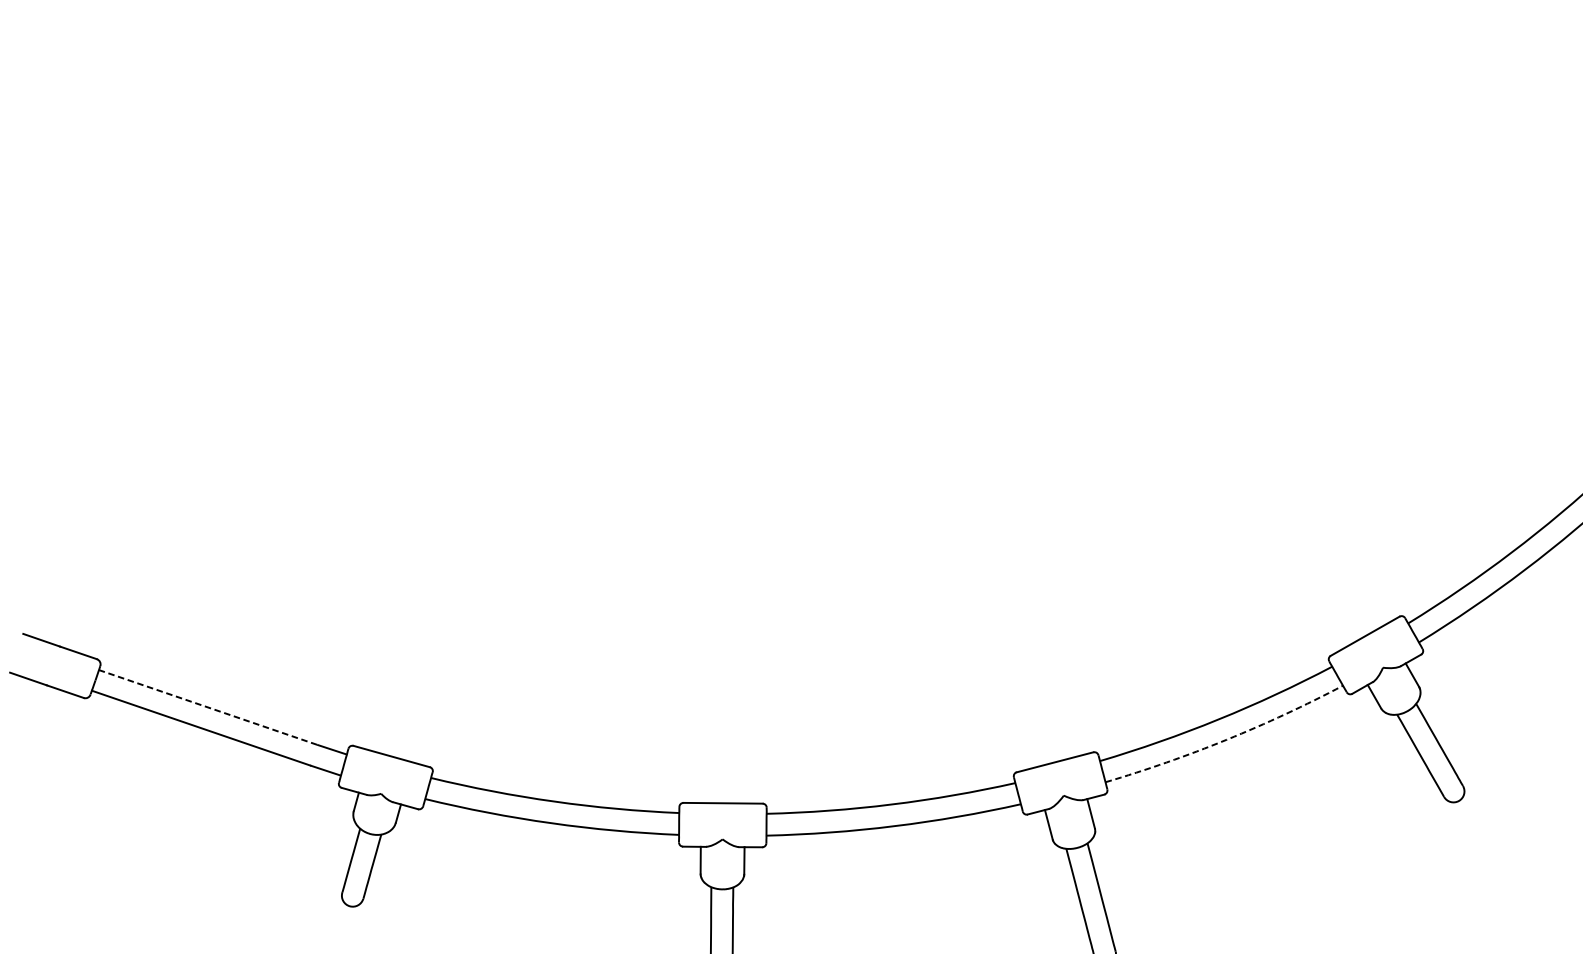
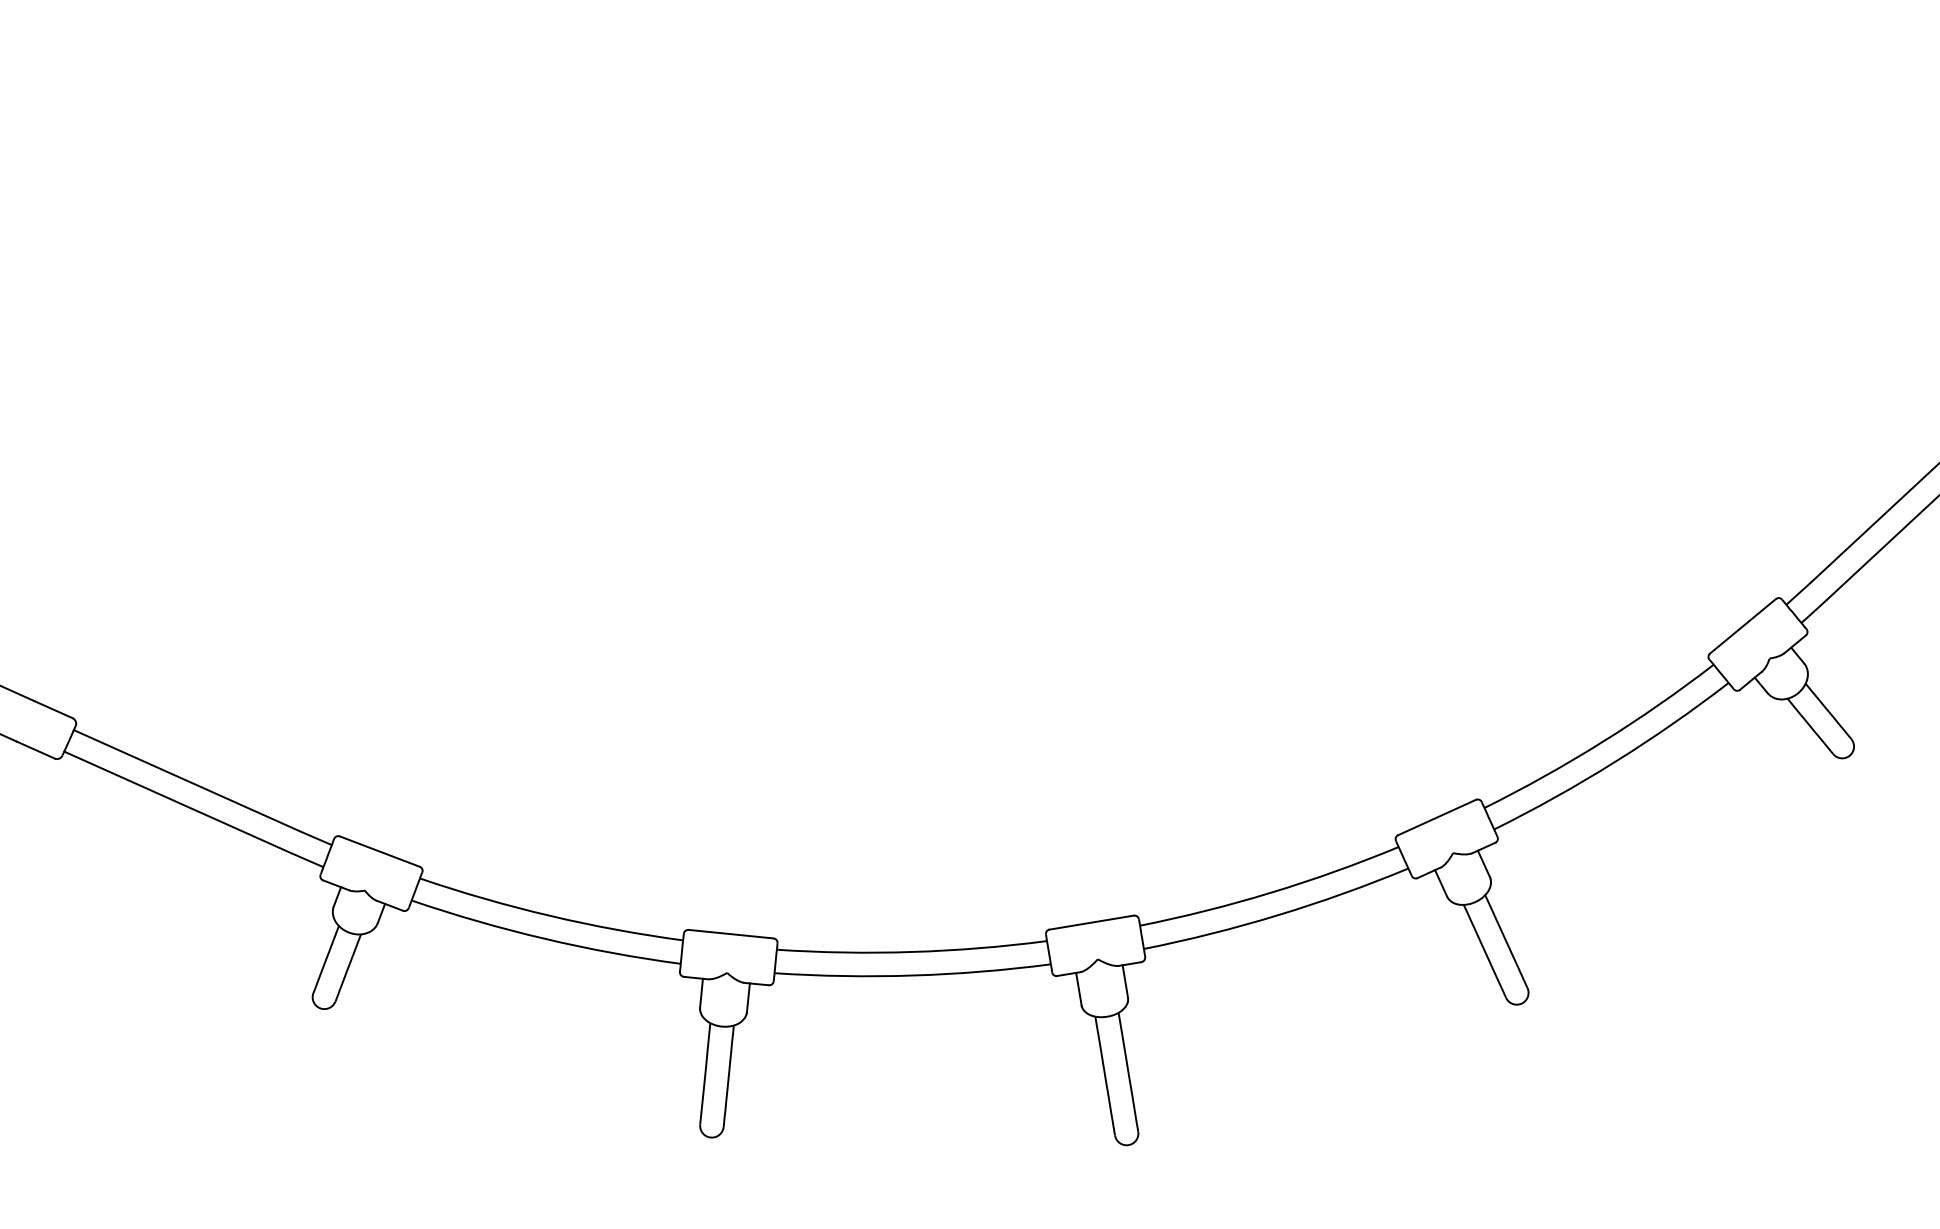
line: (207, 707) -> (186, 780), dashed -> solid
arc: (1227, 740) -> (1278, 915), dashed -> solid

